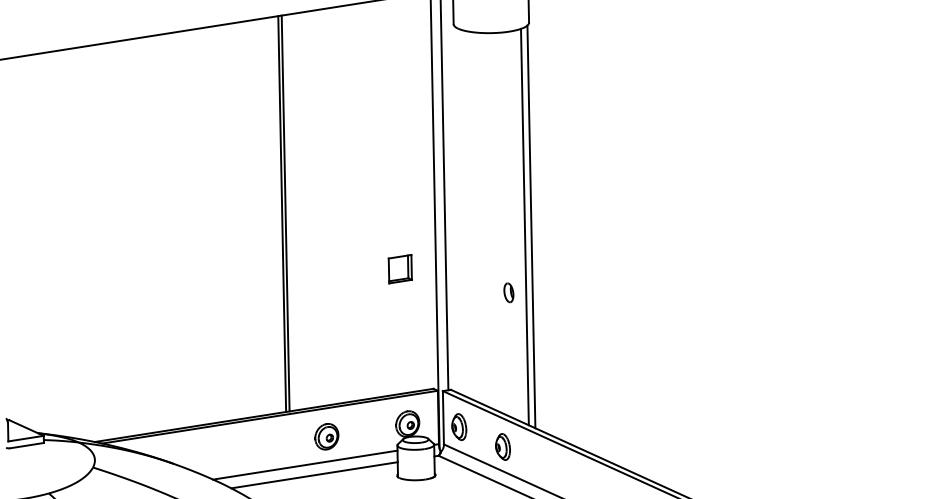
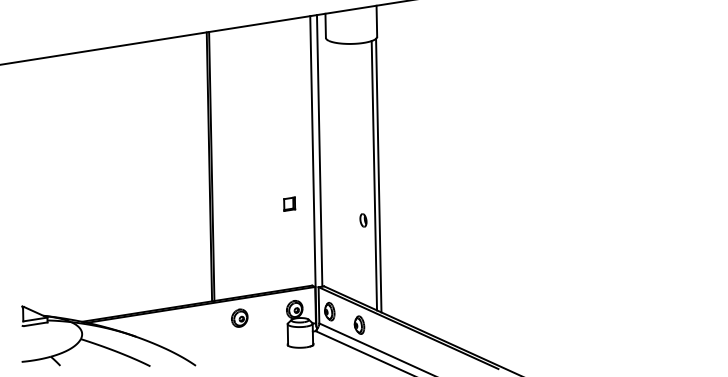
part: (400, 267) -> (289, 203), size x0.7
line: (304, 465) -> (224, 337), removed
line: (313, 475) -> (230, 344), removed

